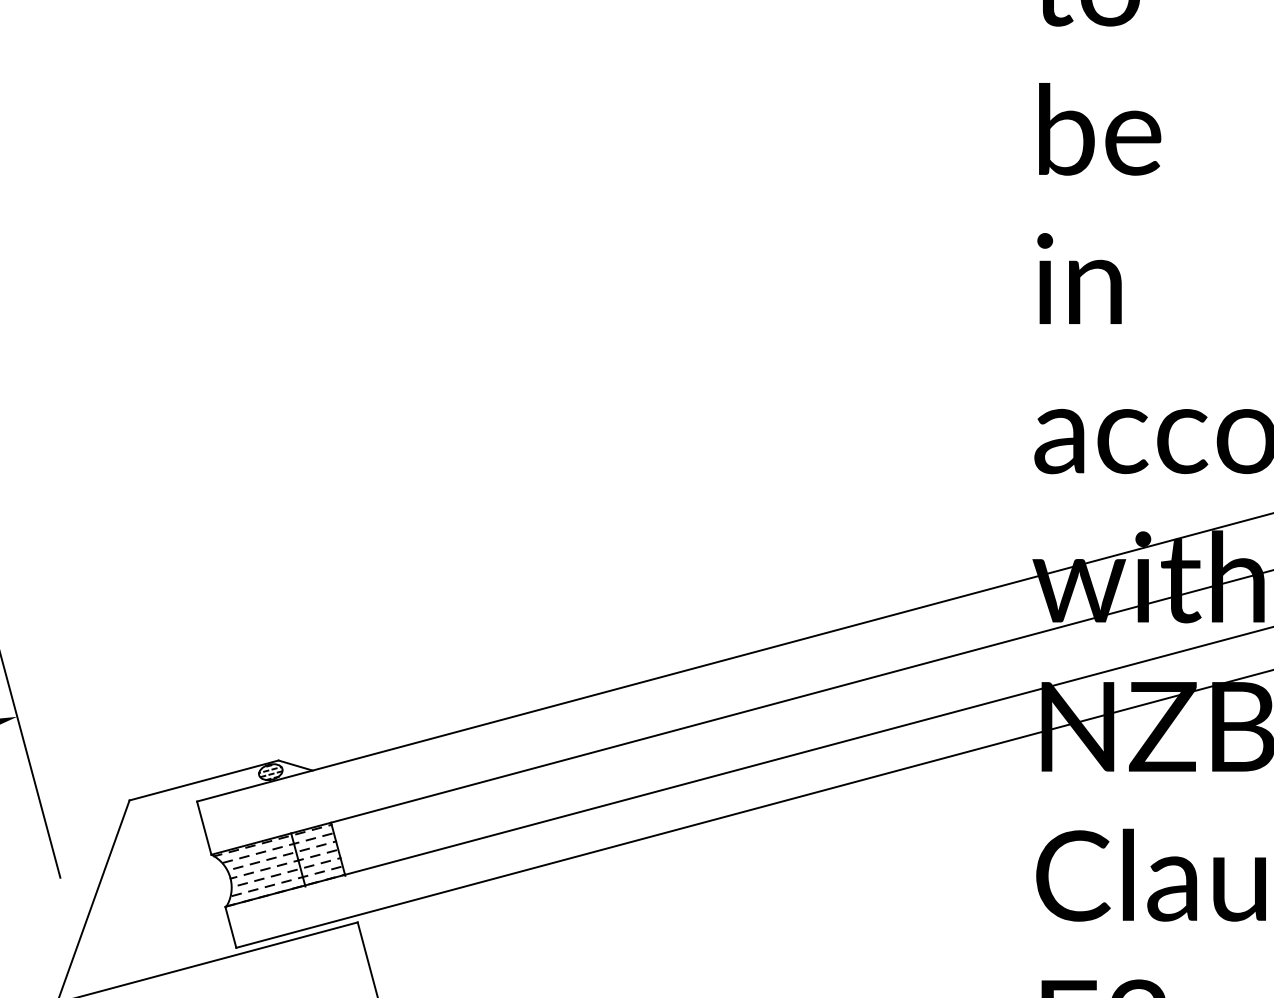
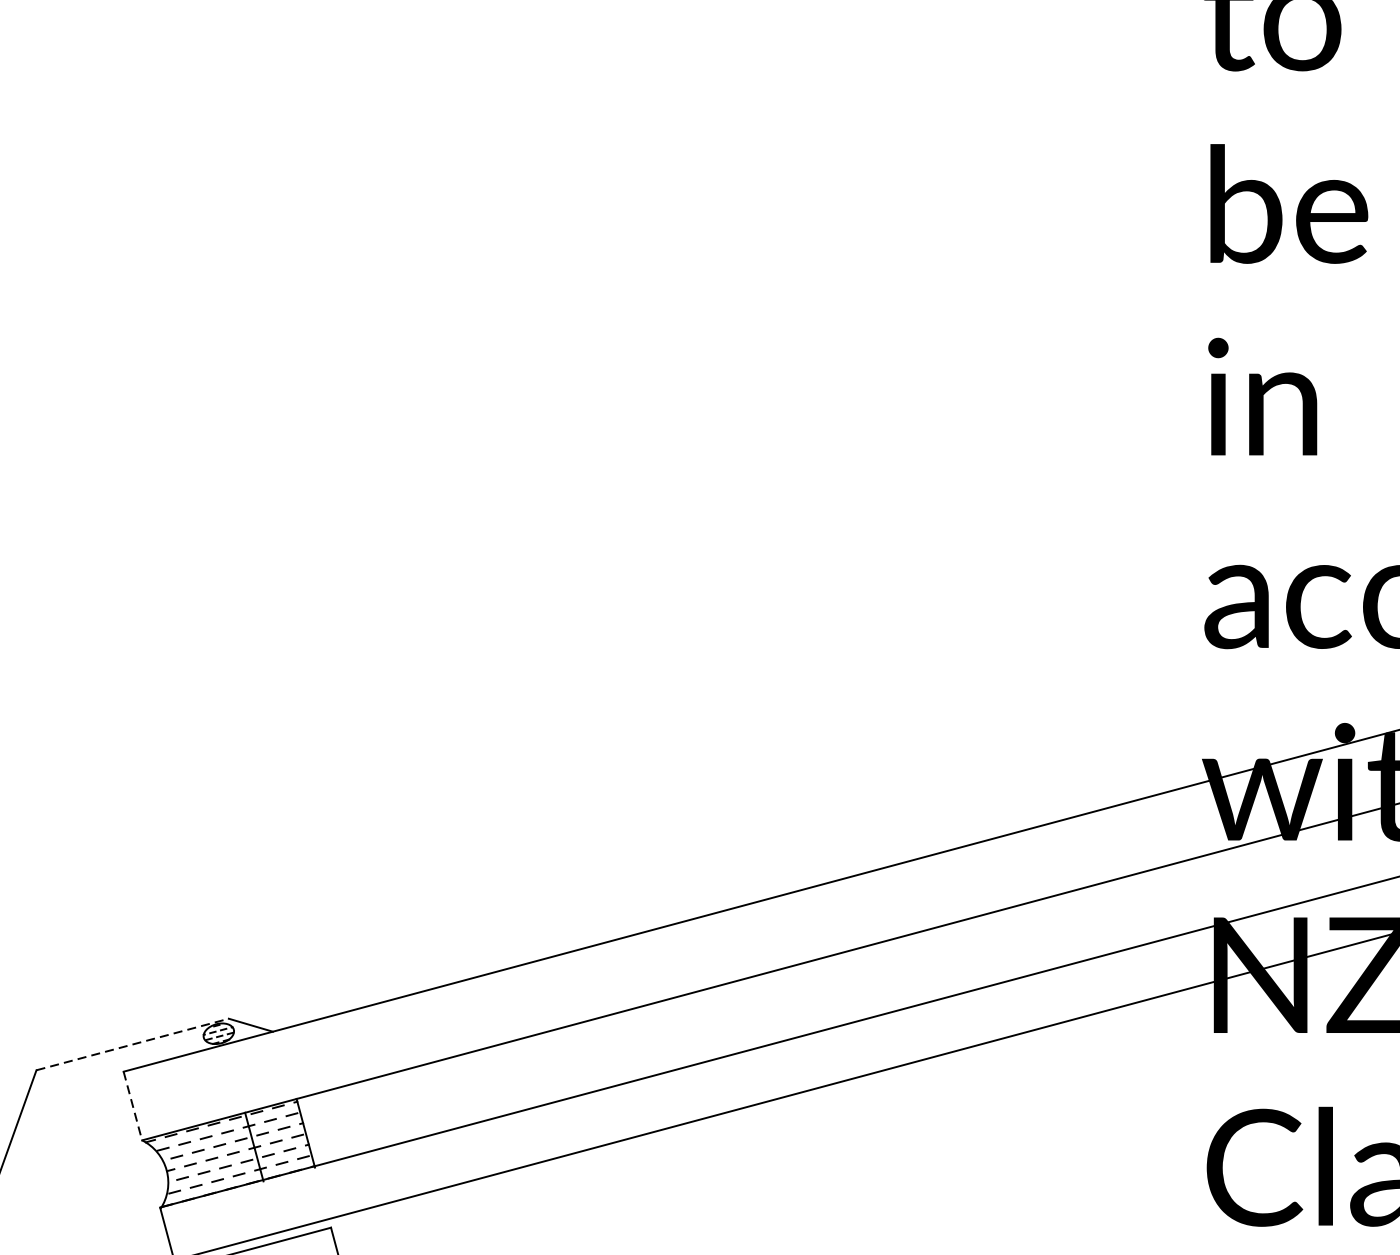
line: (204, 780) -> (133, 1044), solid -> dashed
line: (204, 828) -> (133, 1106), solid -> dashed

